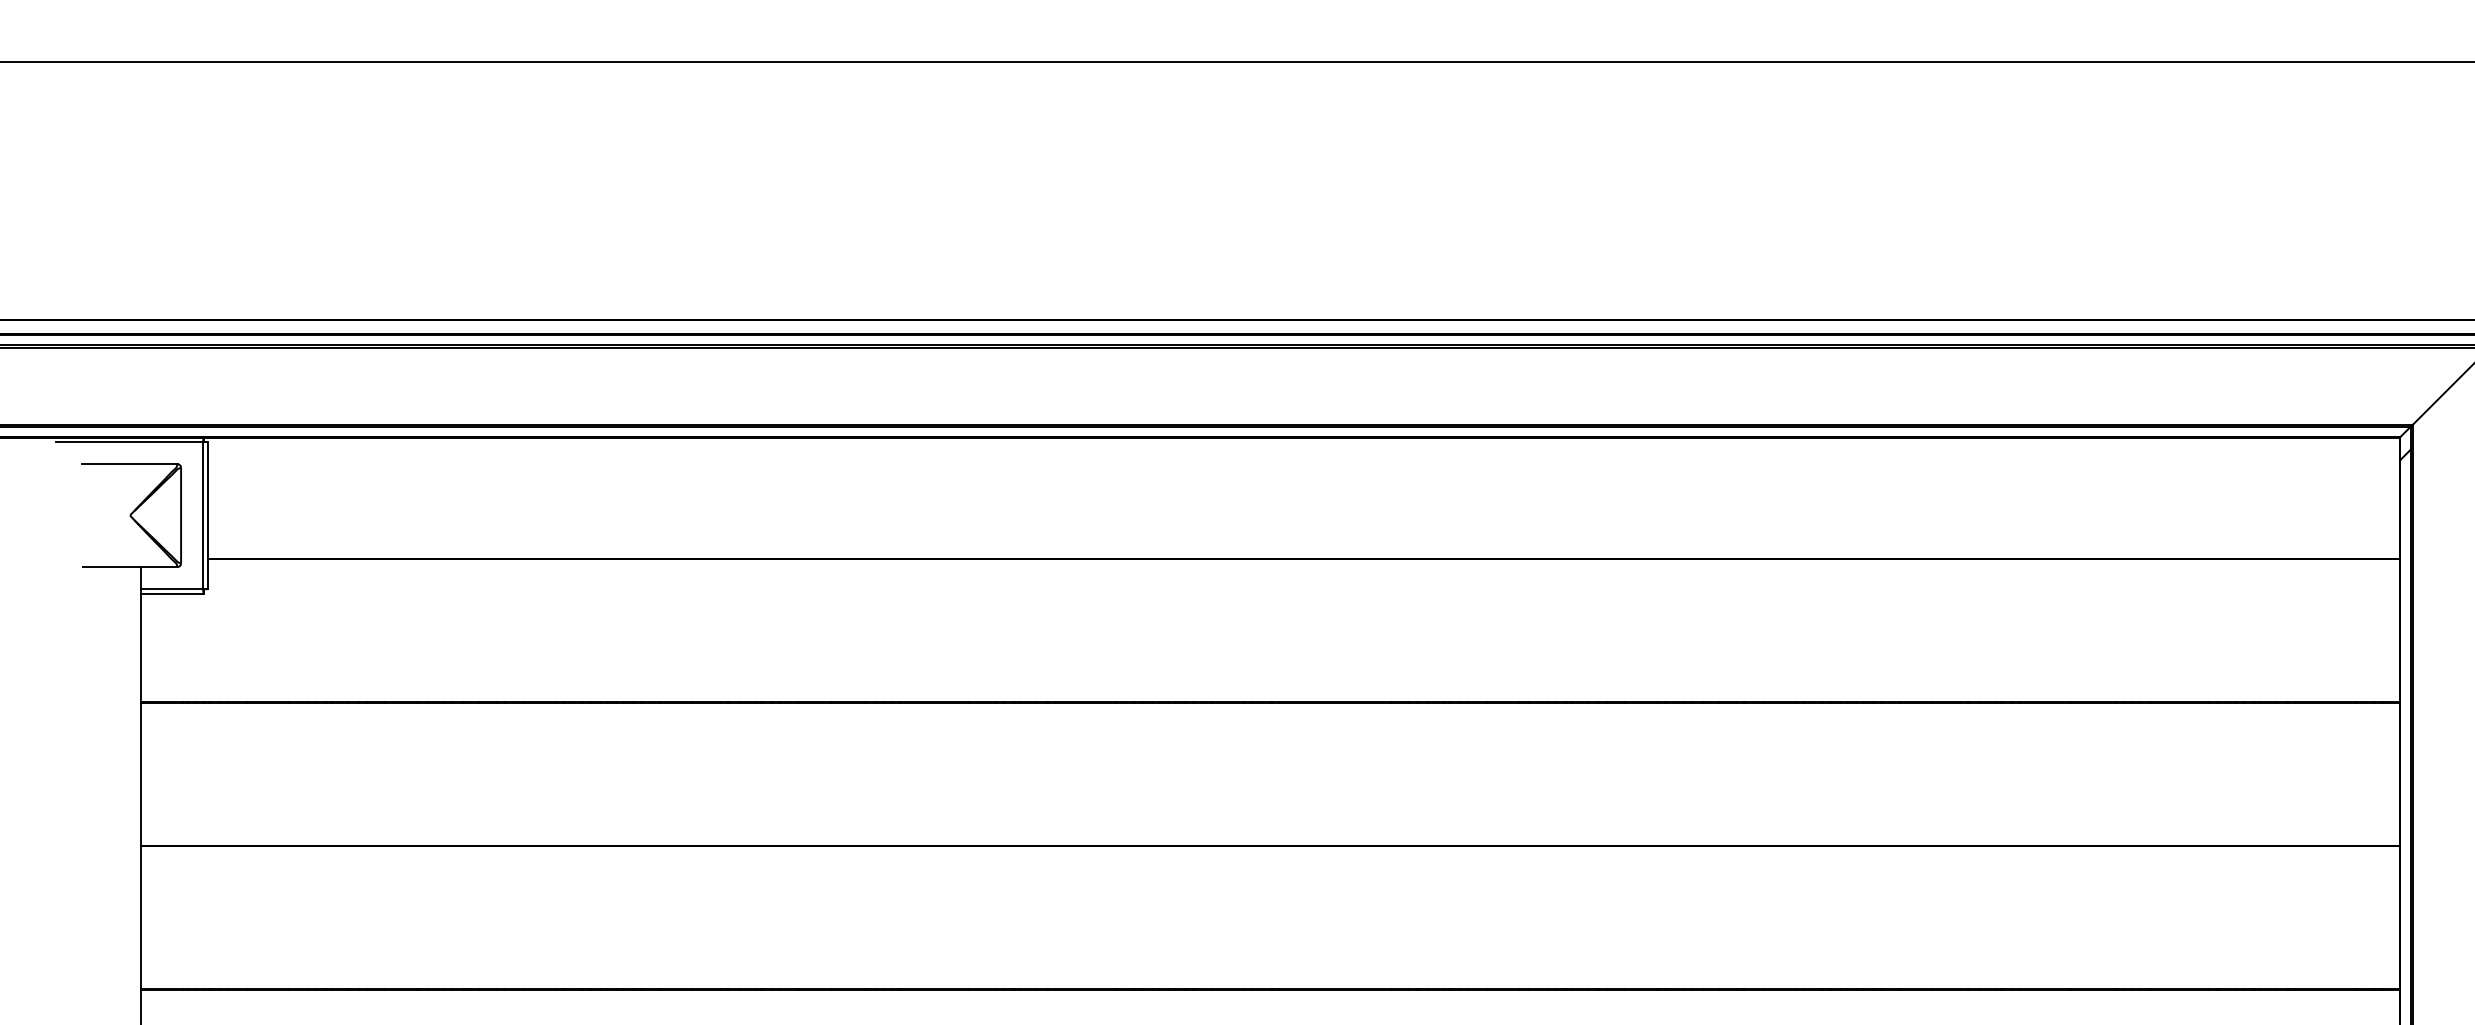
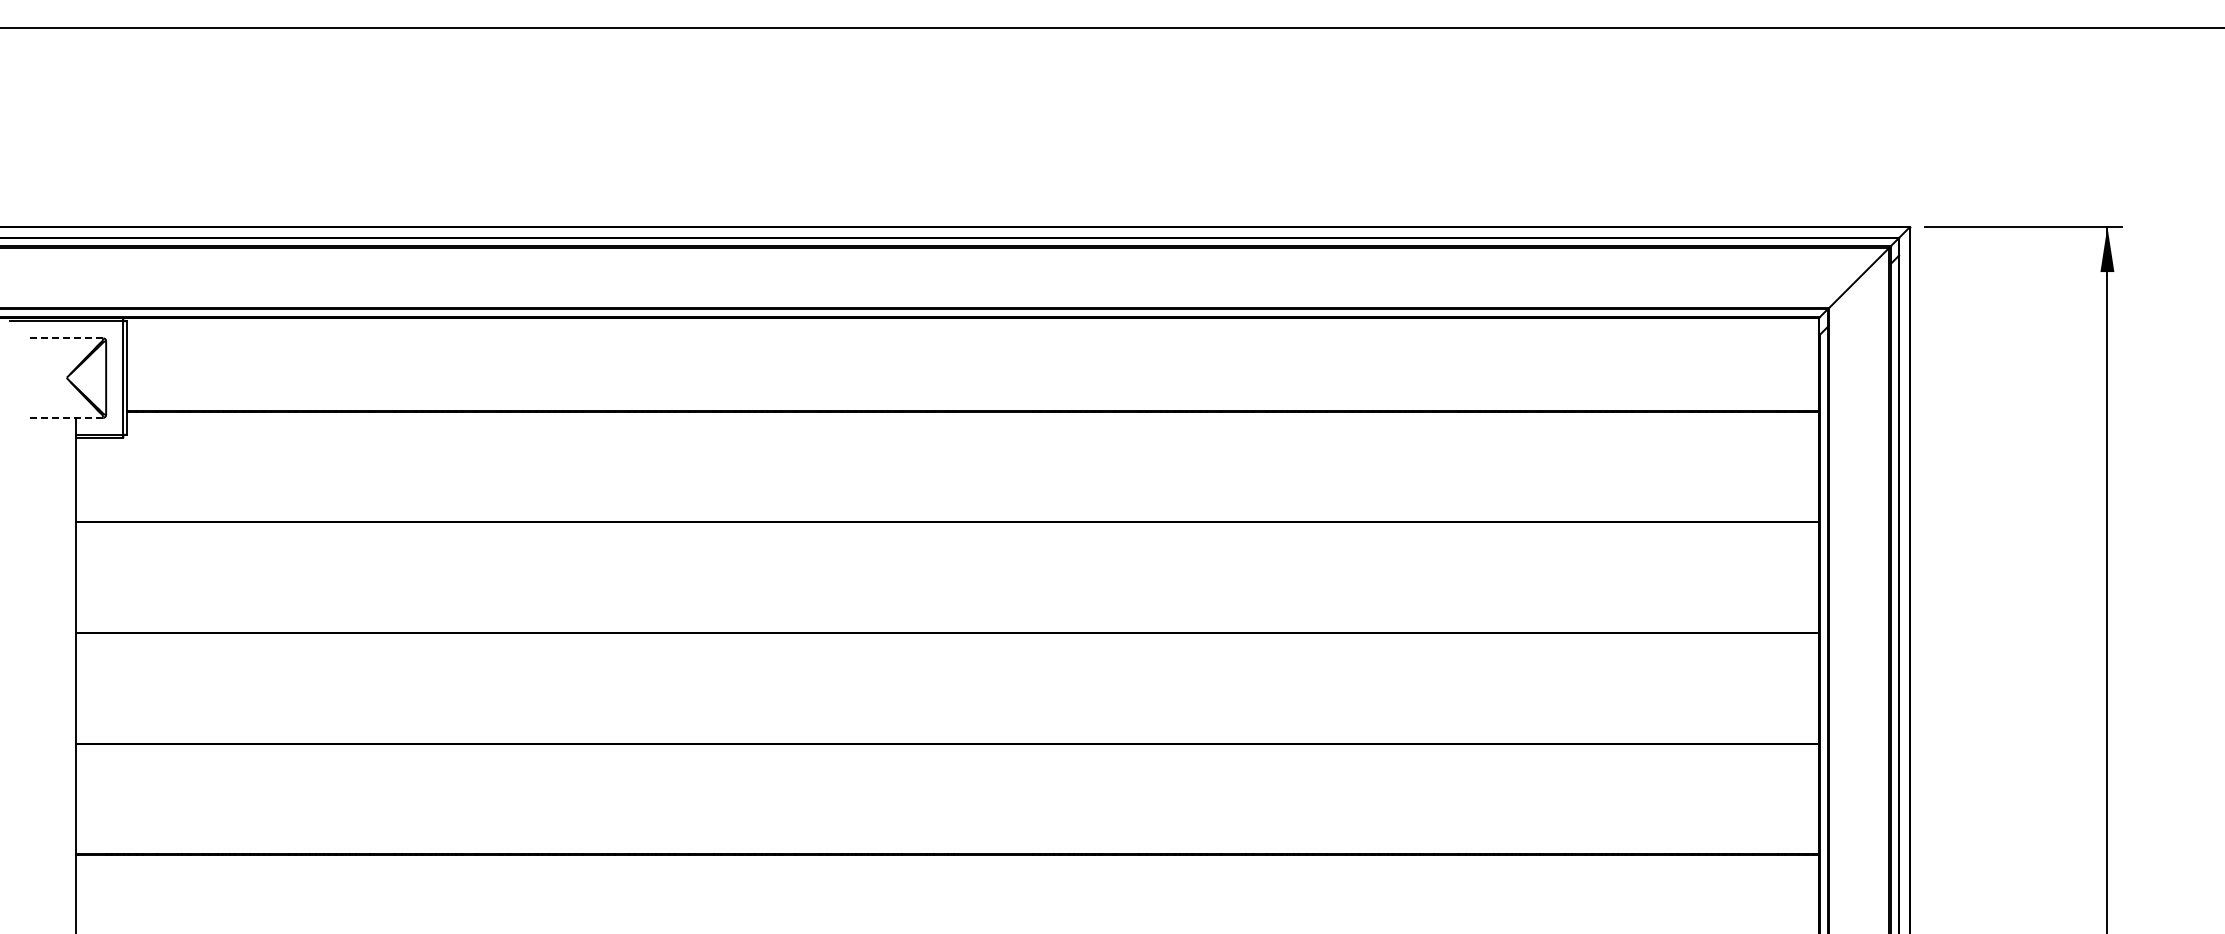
line: (129, 464) -> (66, 338), solid -> dashed
line: (128, 566) -> (65, 417), solid -> dashed

